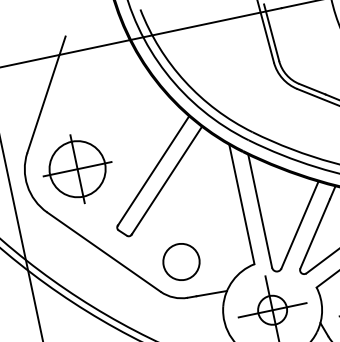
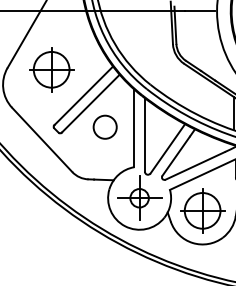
part: (77, 168) -> (51, 69), moved
circle: (180, 261) -> (104, 126), moved

